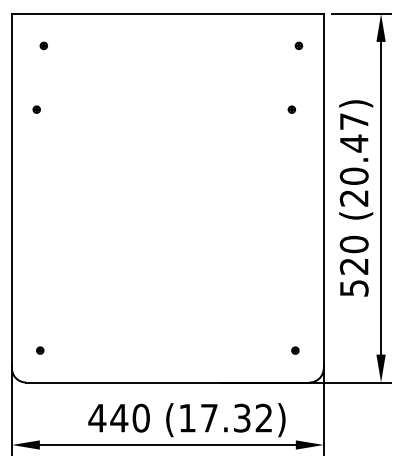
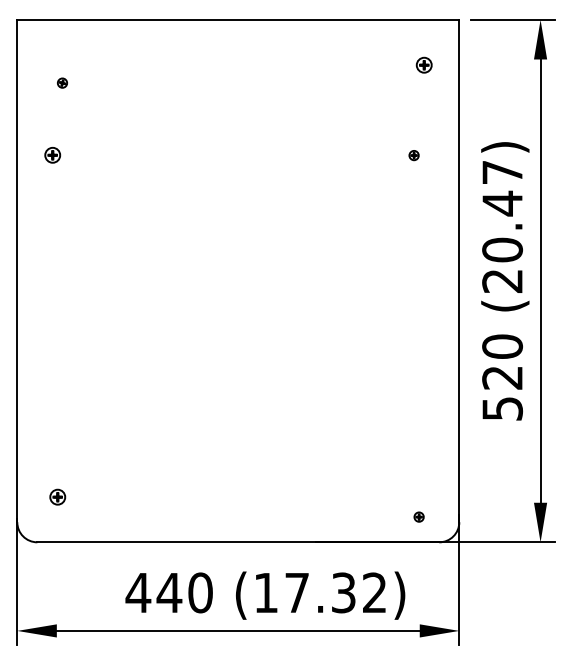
part: (43, 45) -> (62, 82), moved
part: (298, 45) -> (423, 64), size x1.6
part: (36, 109) -> (51, 155), size x1.6
part: (39, 350) -> (56, 496), size x1.6
part: (294, 350) -> (418, 516), moved

